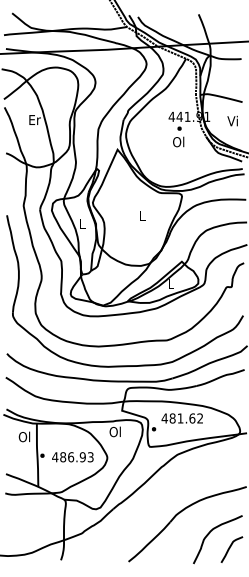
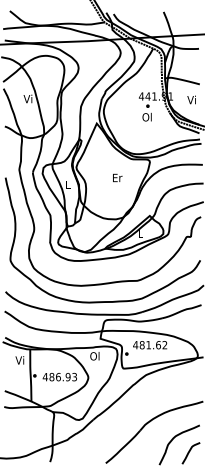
text: (34, 119) -> (28, 98), Er -> Vi
text: (142, 215) -> (117, 177), L -> Er
text: (24, 436) -> (20, 360), Ol -> Vi

